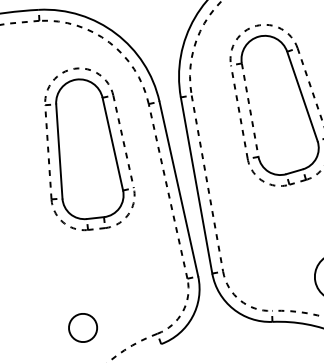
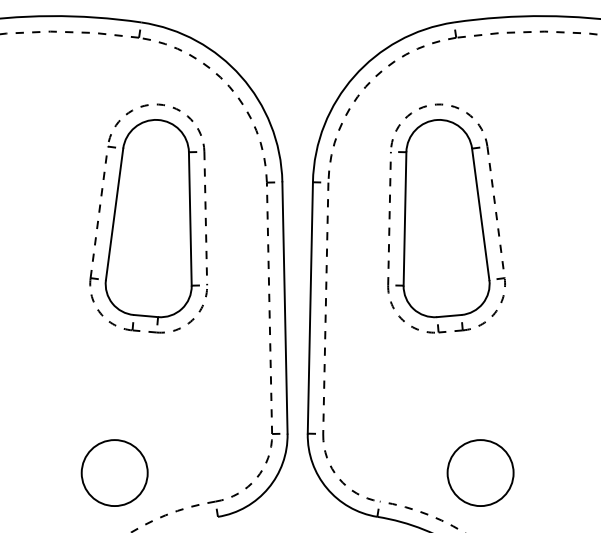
line: (250, 109) -> (405, 218), dashed -> solid
part: (83, 149) -> (148, 218), moved
circle: (82, 328) -> (114, 473), size x1.67

